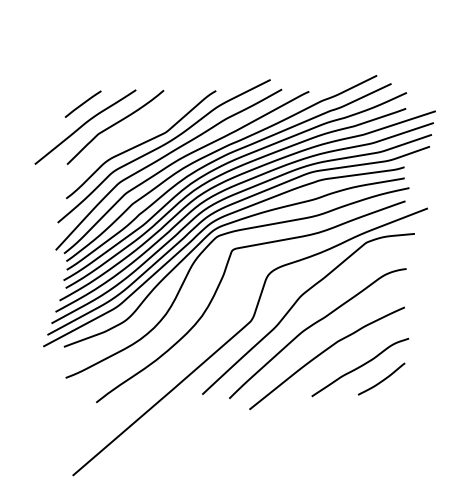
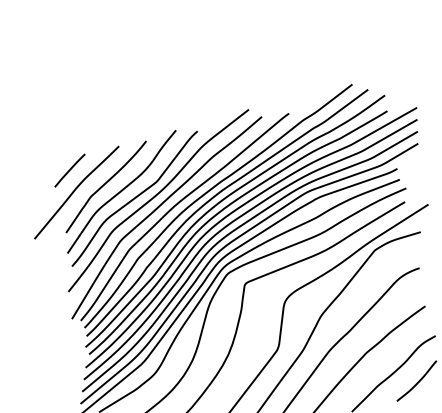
curve: (129, 135) -> (121, 192), added

